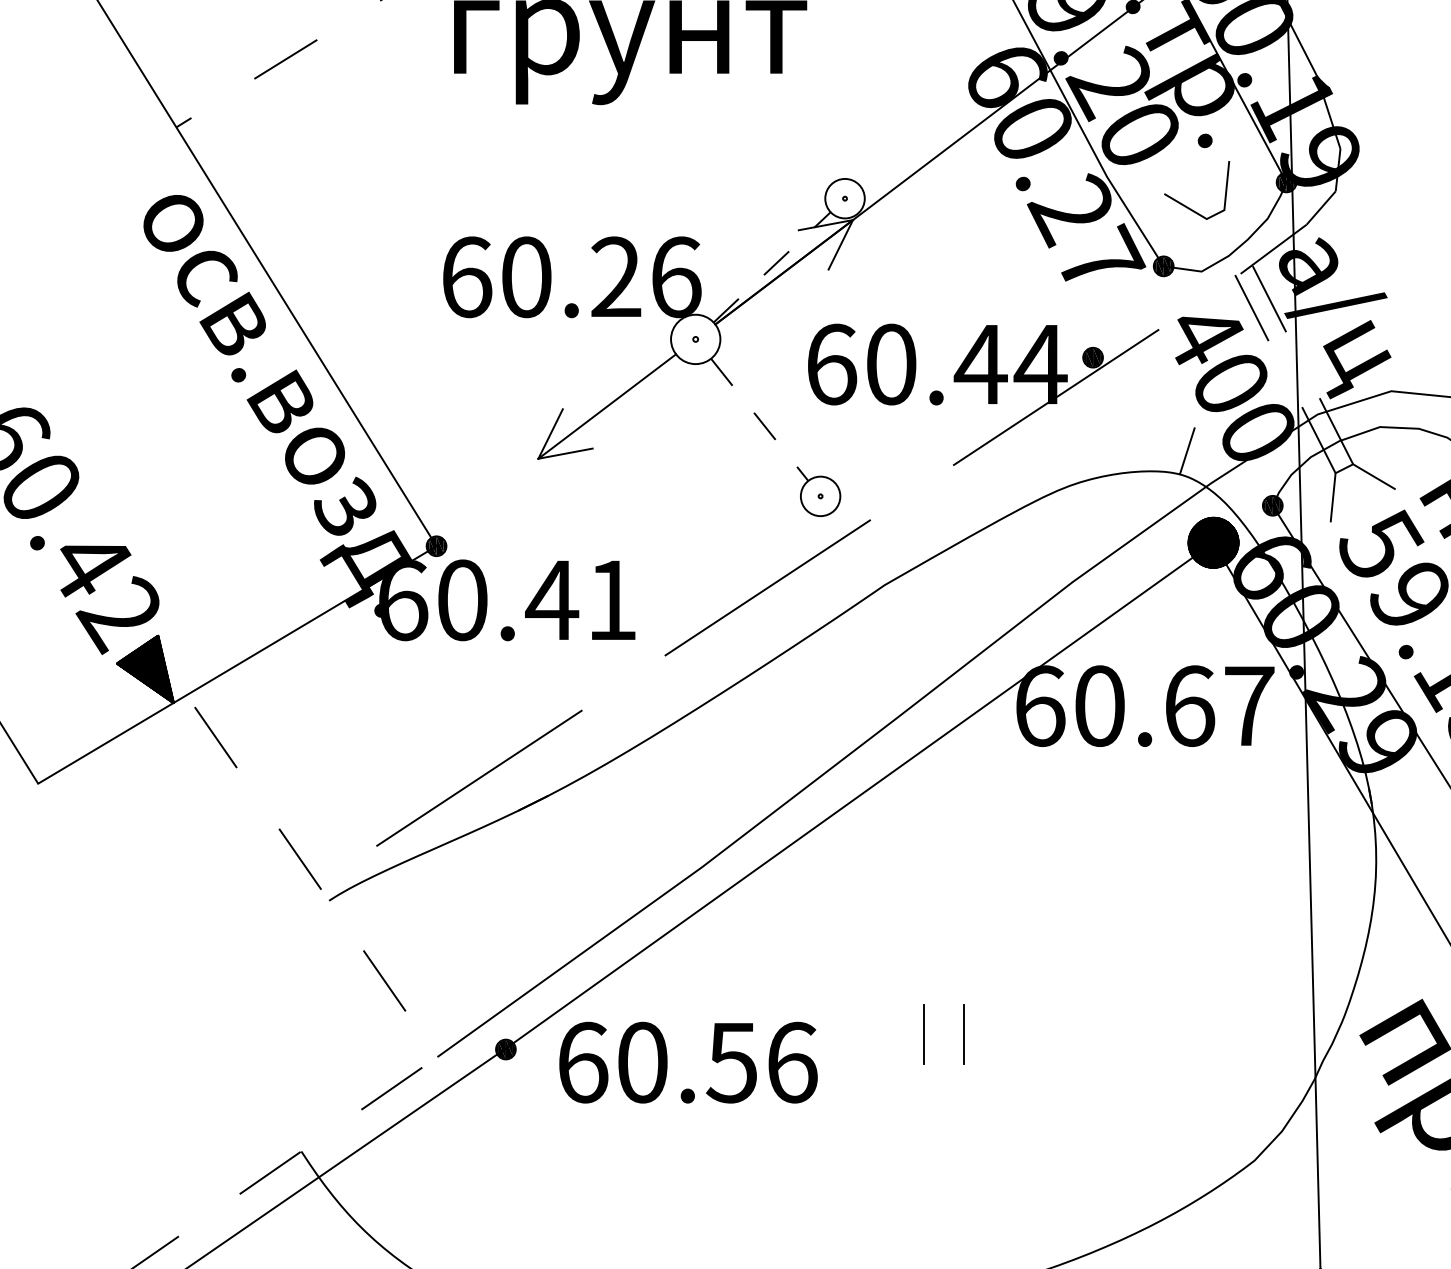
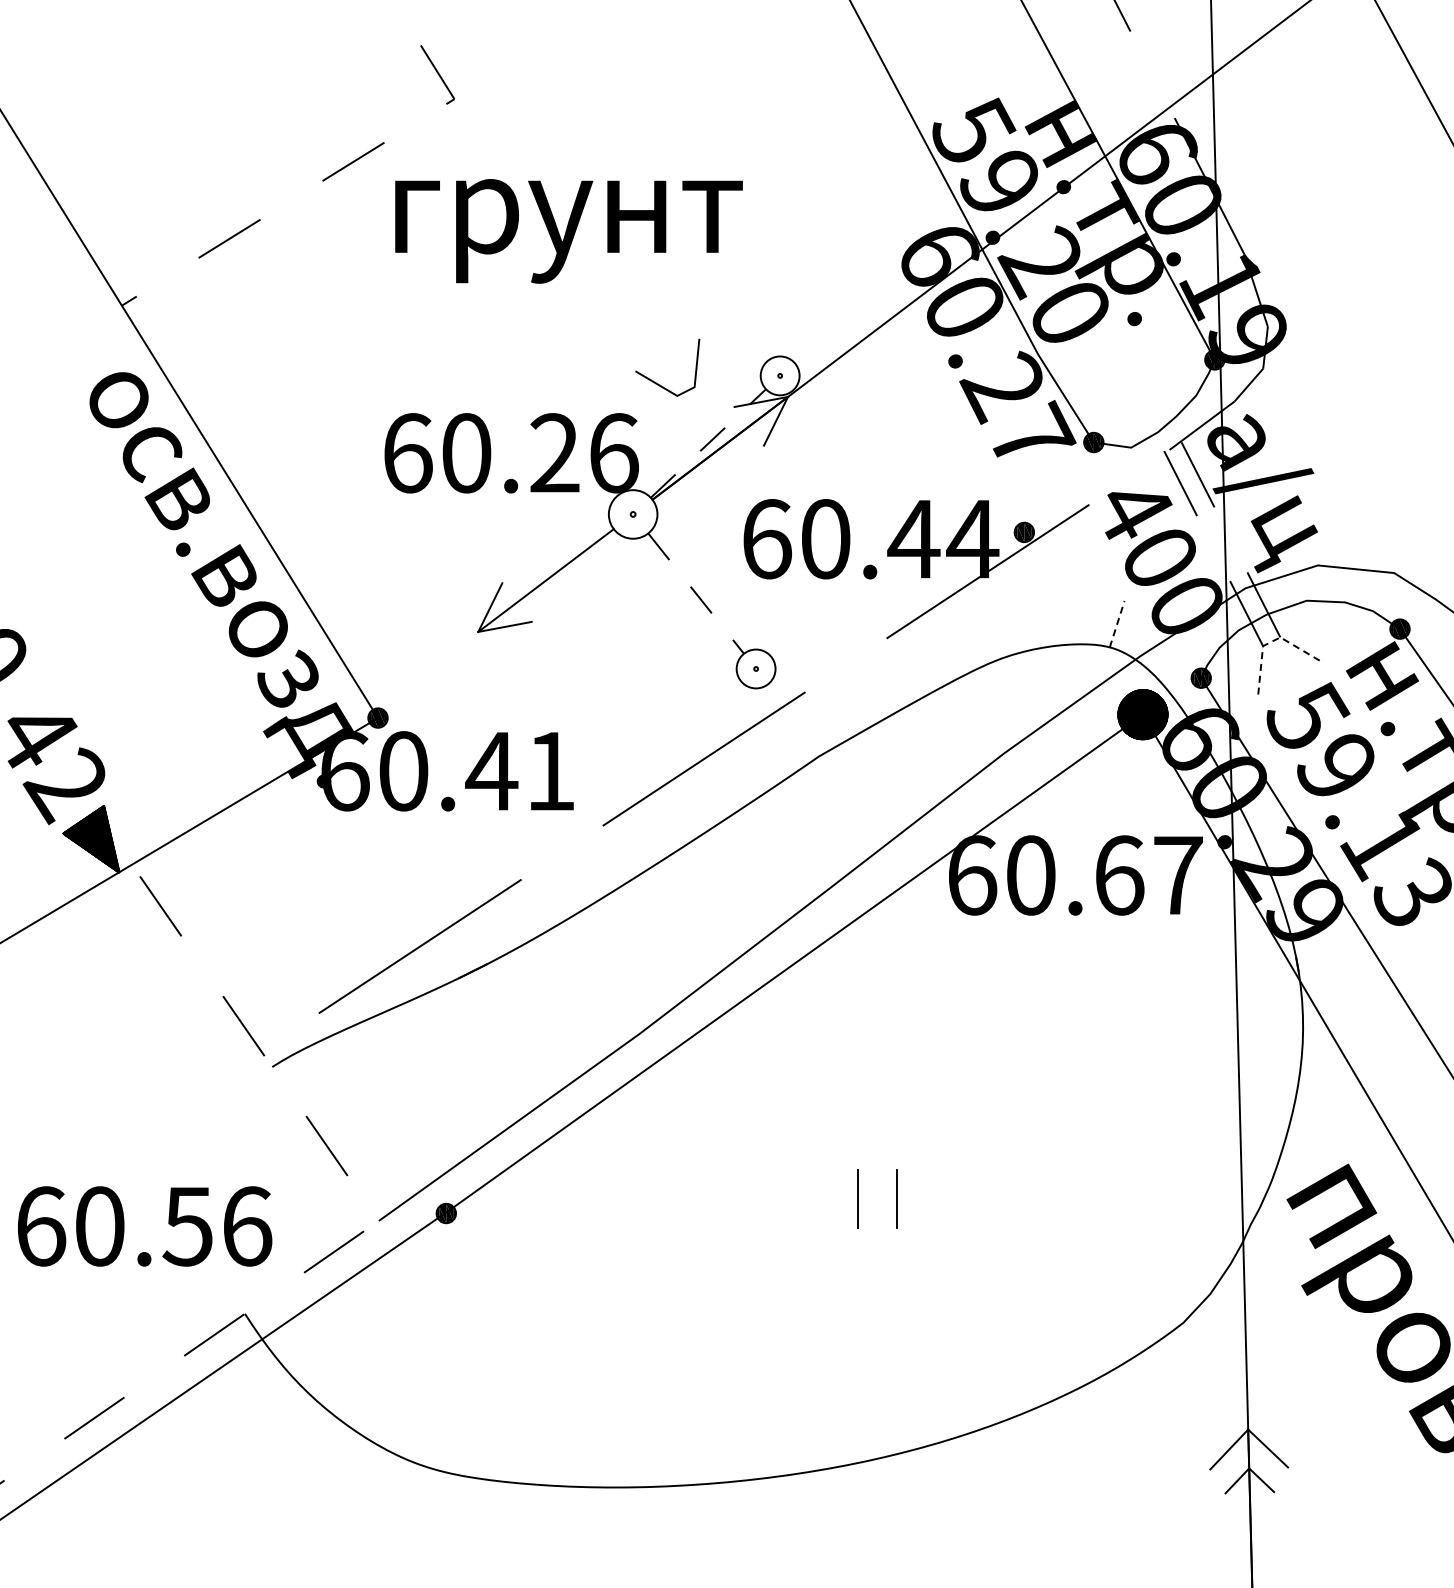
line: (1187, 206) -> (658, 383), moved
line: (1187, 450) -> (1117, 623), solid -> dashed
line: (1344, 468) -> (1271, 641), solid -> dashed
text: (688, 1062) -> (145, 1226), moved

